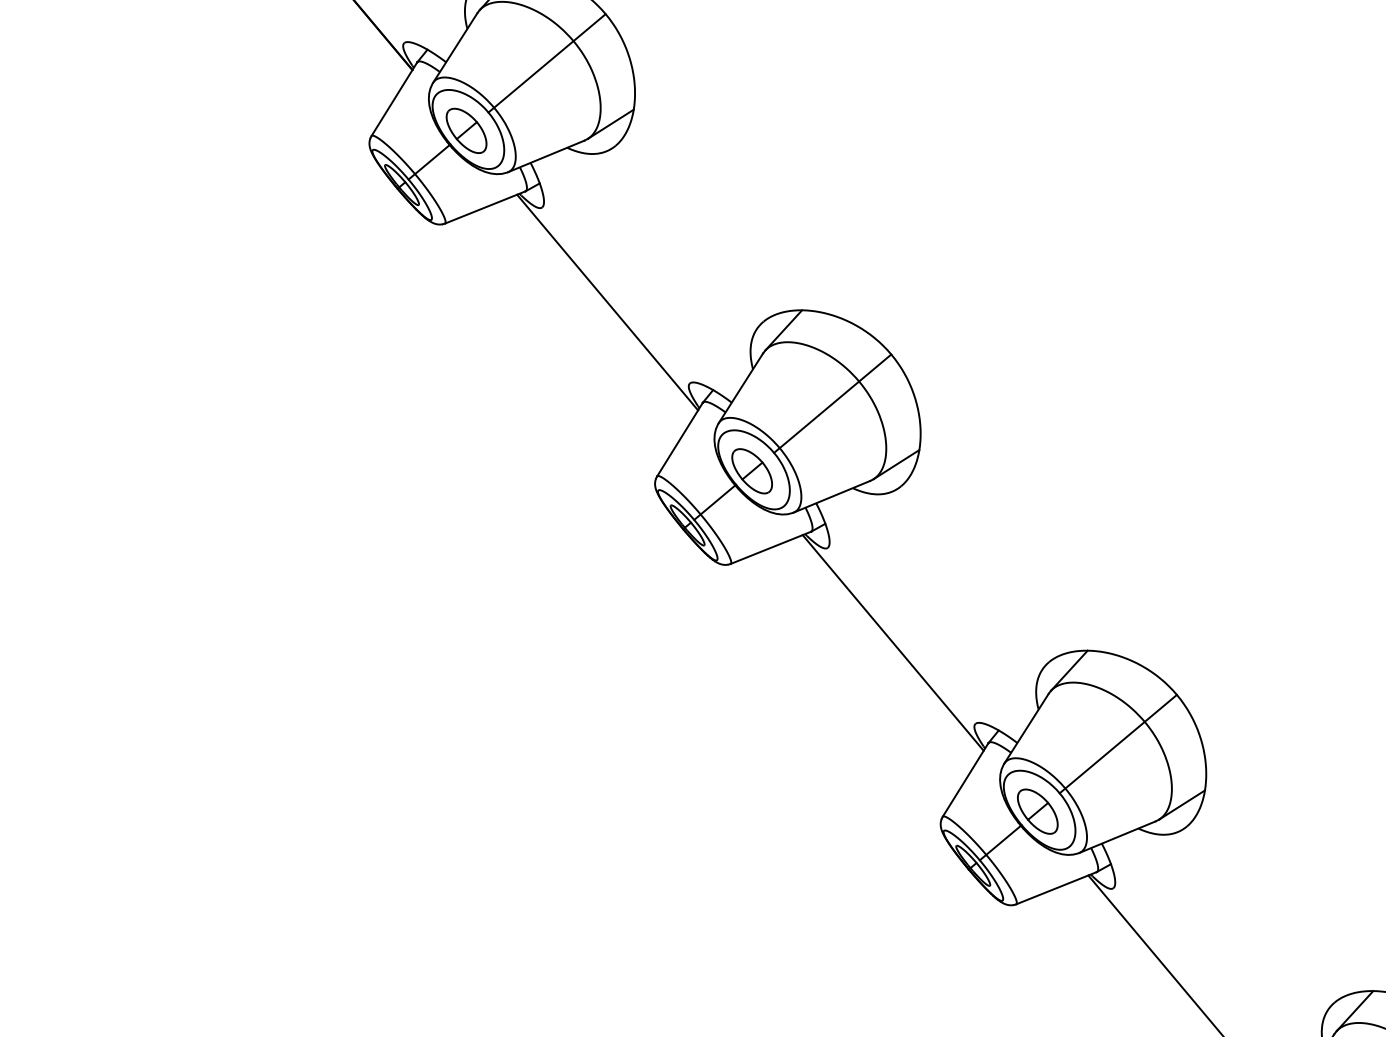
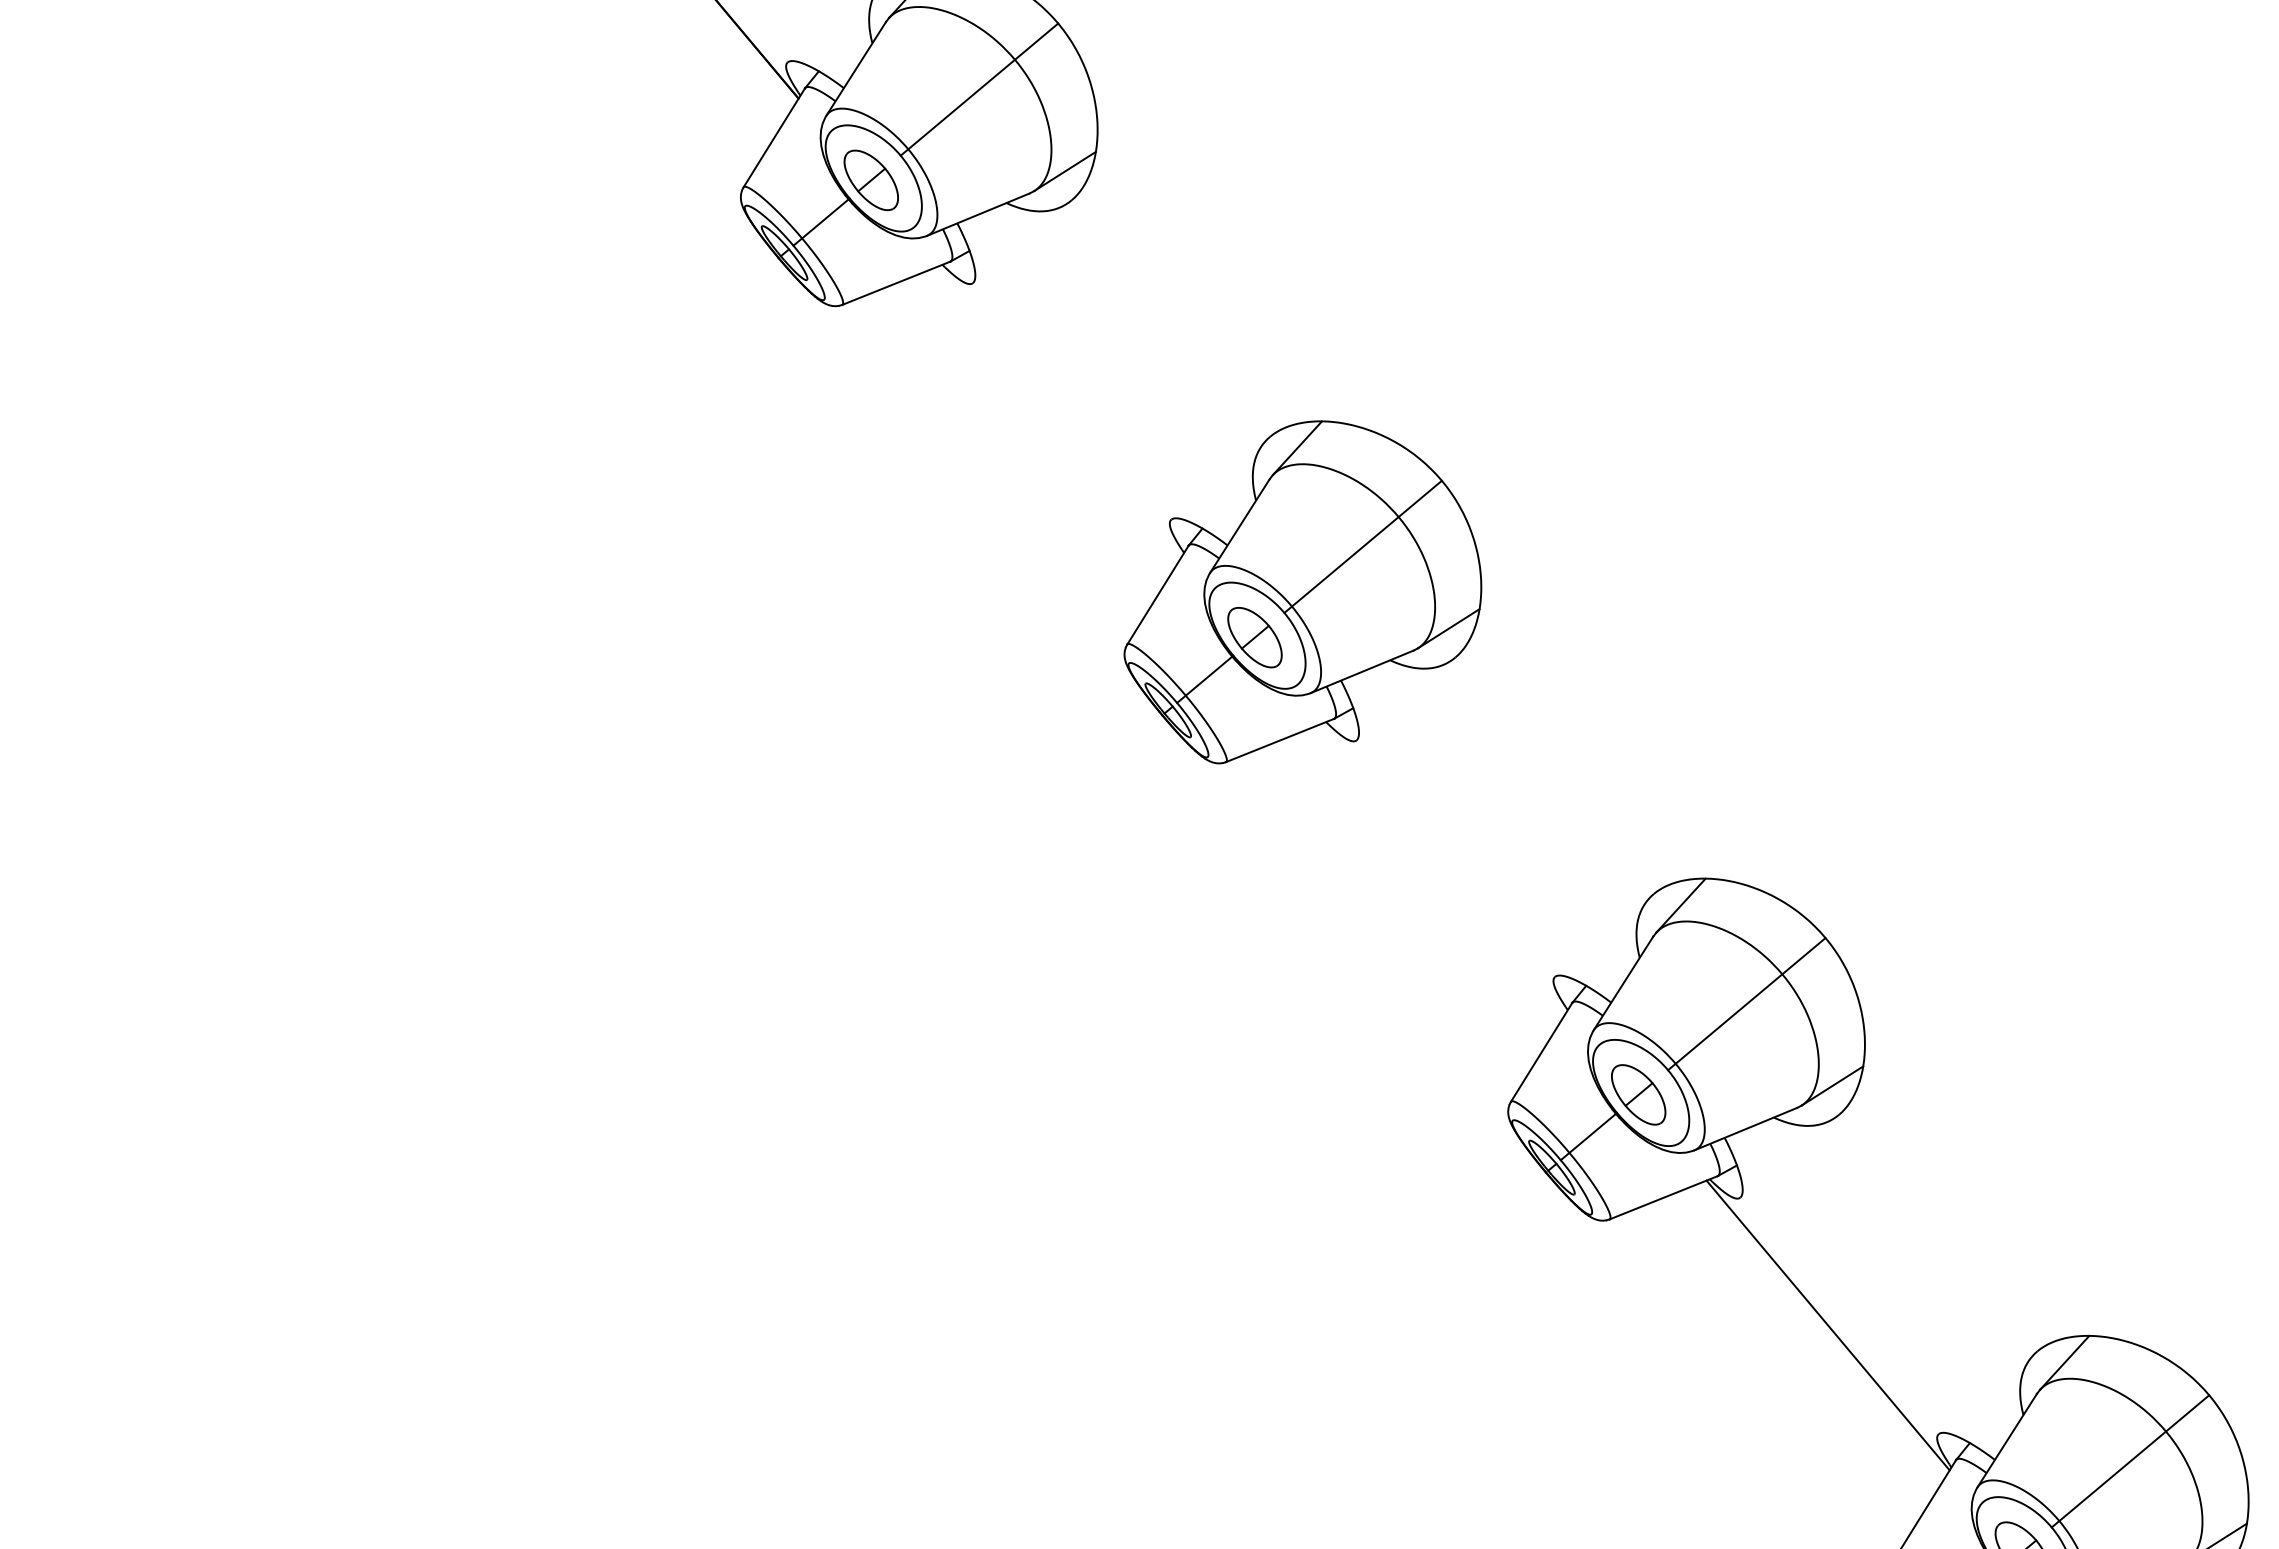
line: (607, 302) -> (1060, 410), removed
line: (893, 643) -> (1444, 868), removed

